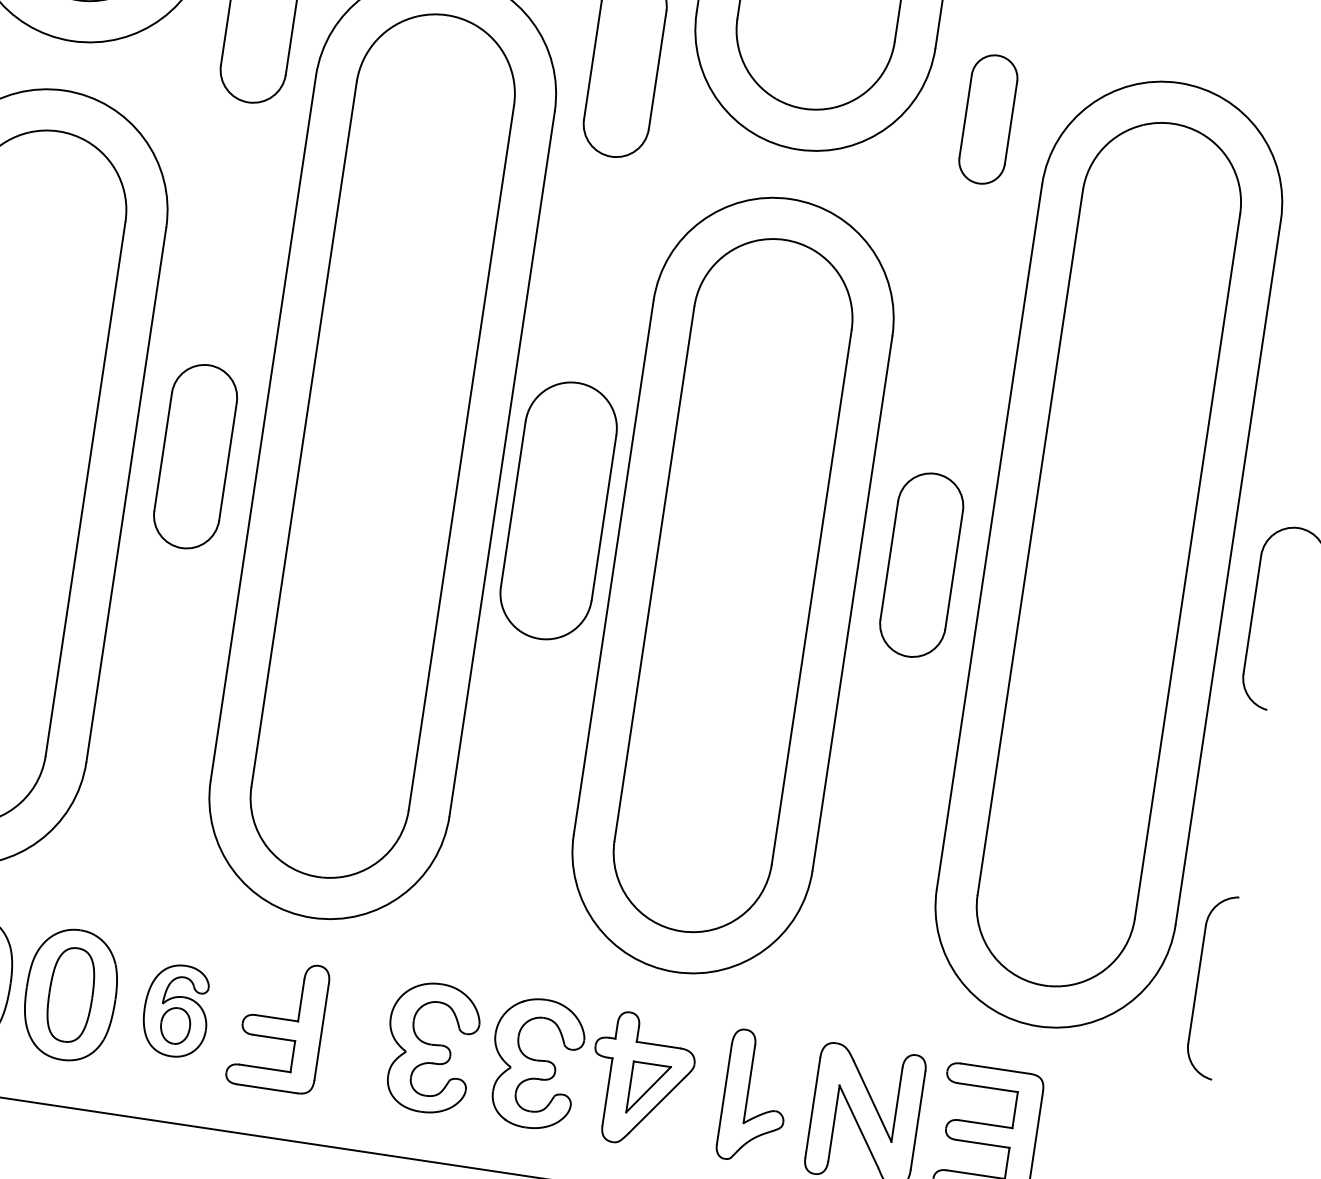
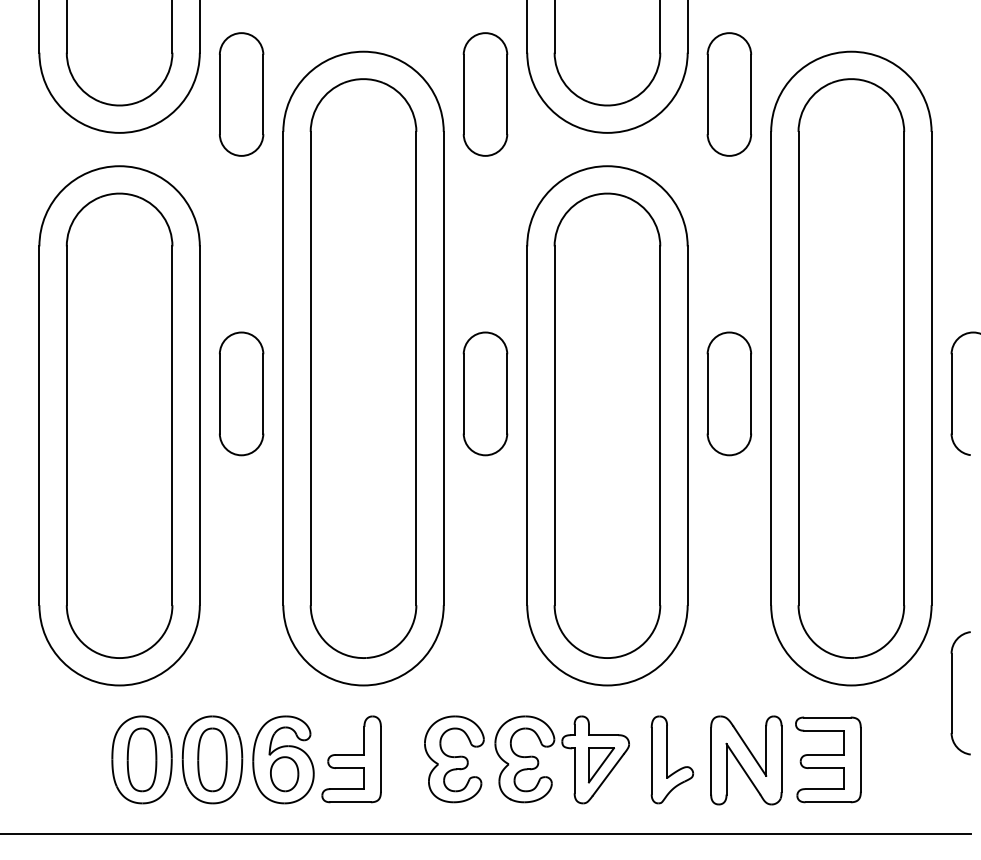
part: (988, 119) -> (729, 94), size x1.43
part: (558, 510) -> (485, 393), size x0.71
part: (1198, 984) -> (952, 693), moved
part: (176, 1010) -> (283, 759), size x1.43

